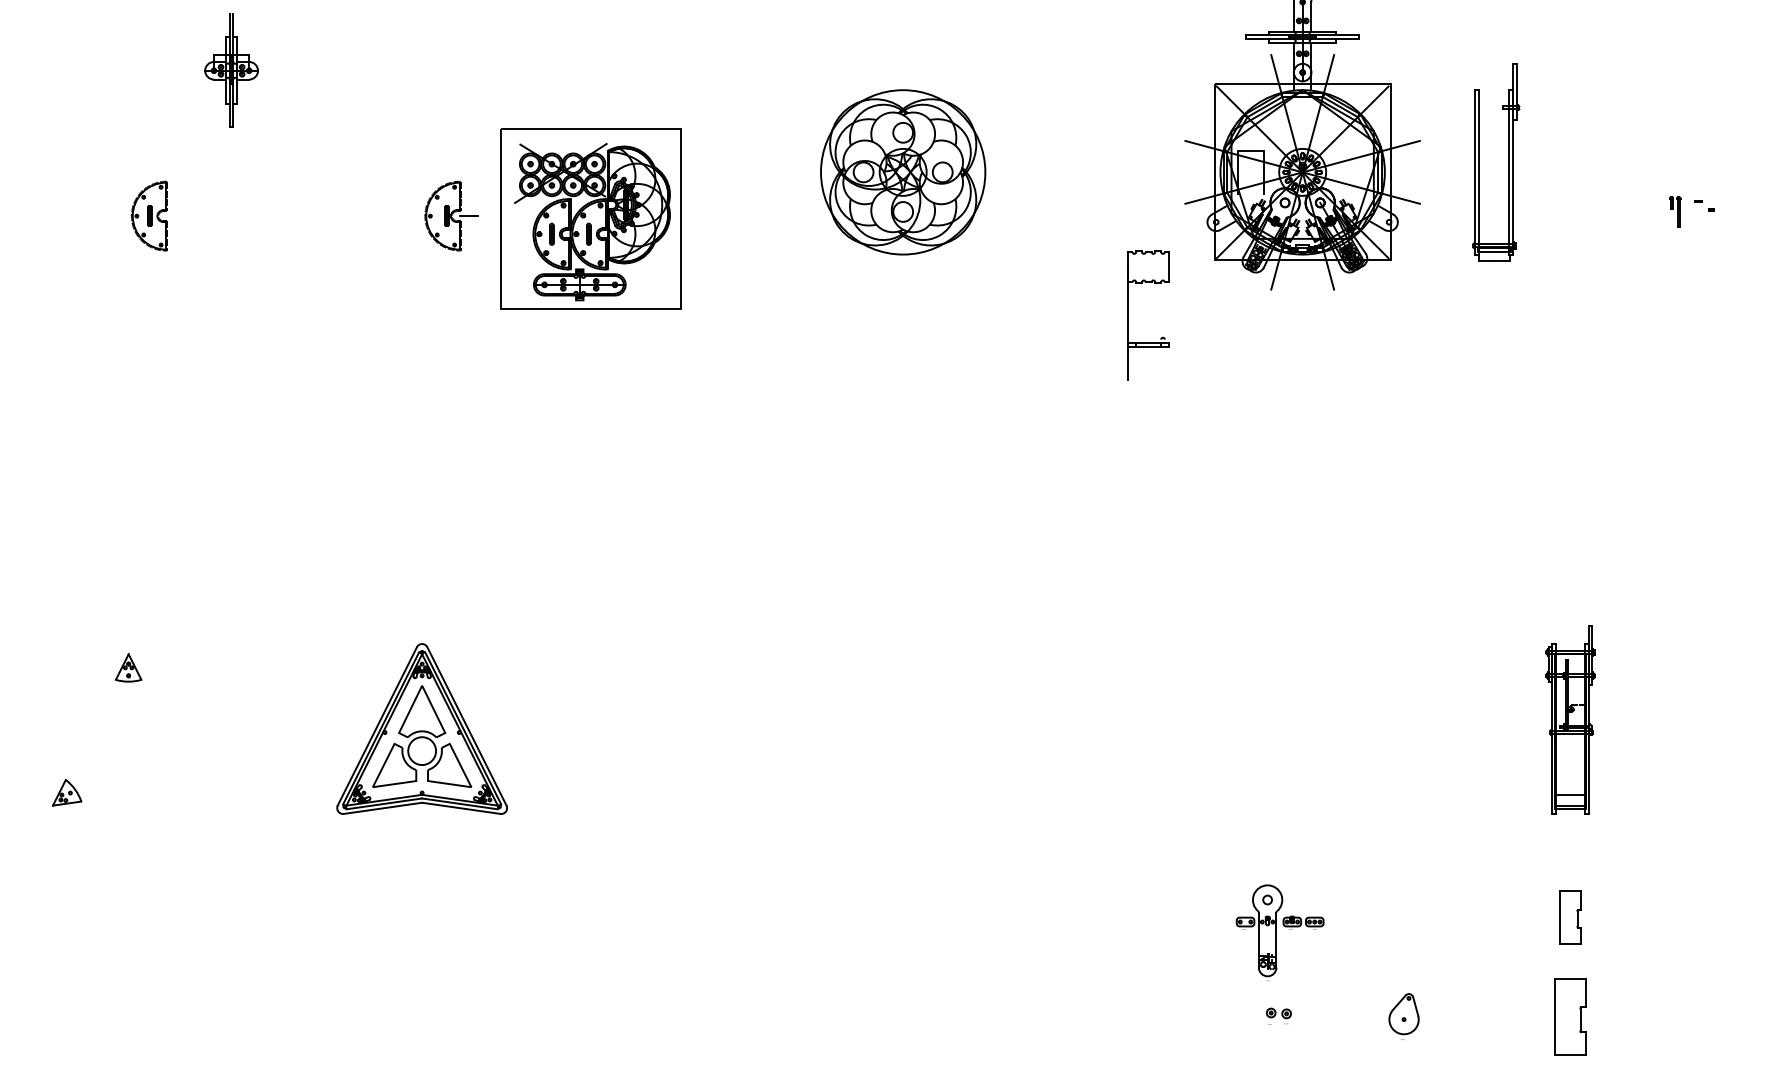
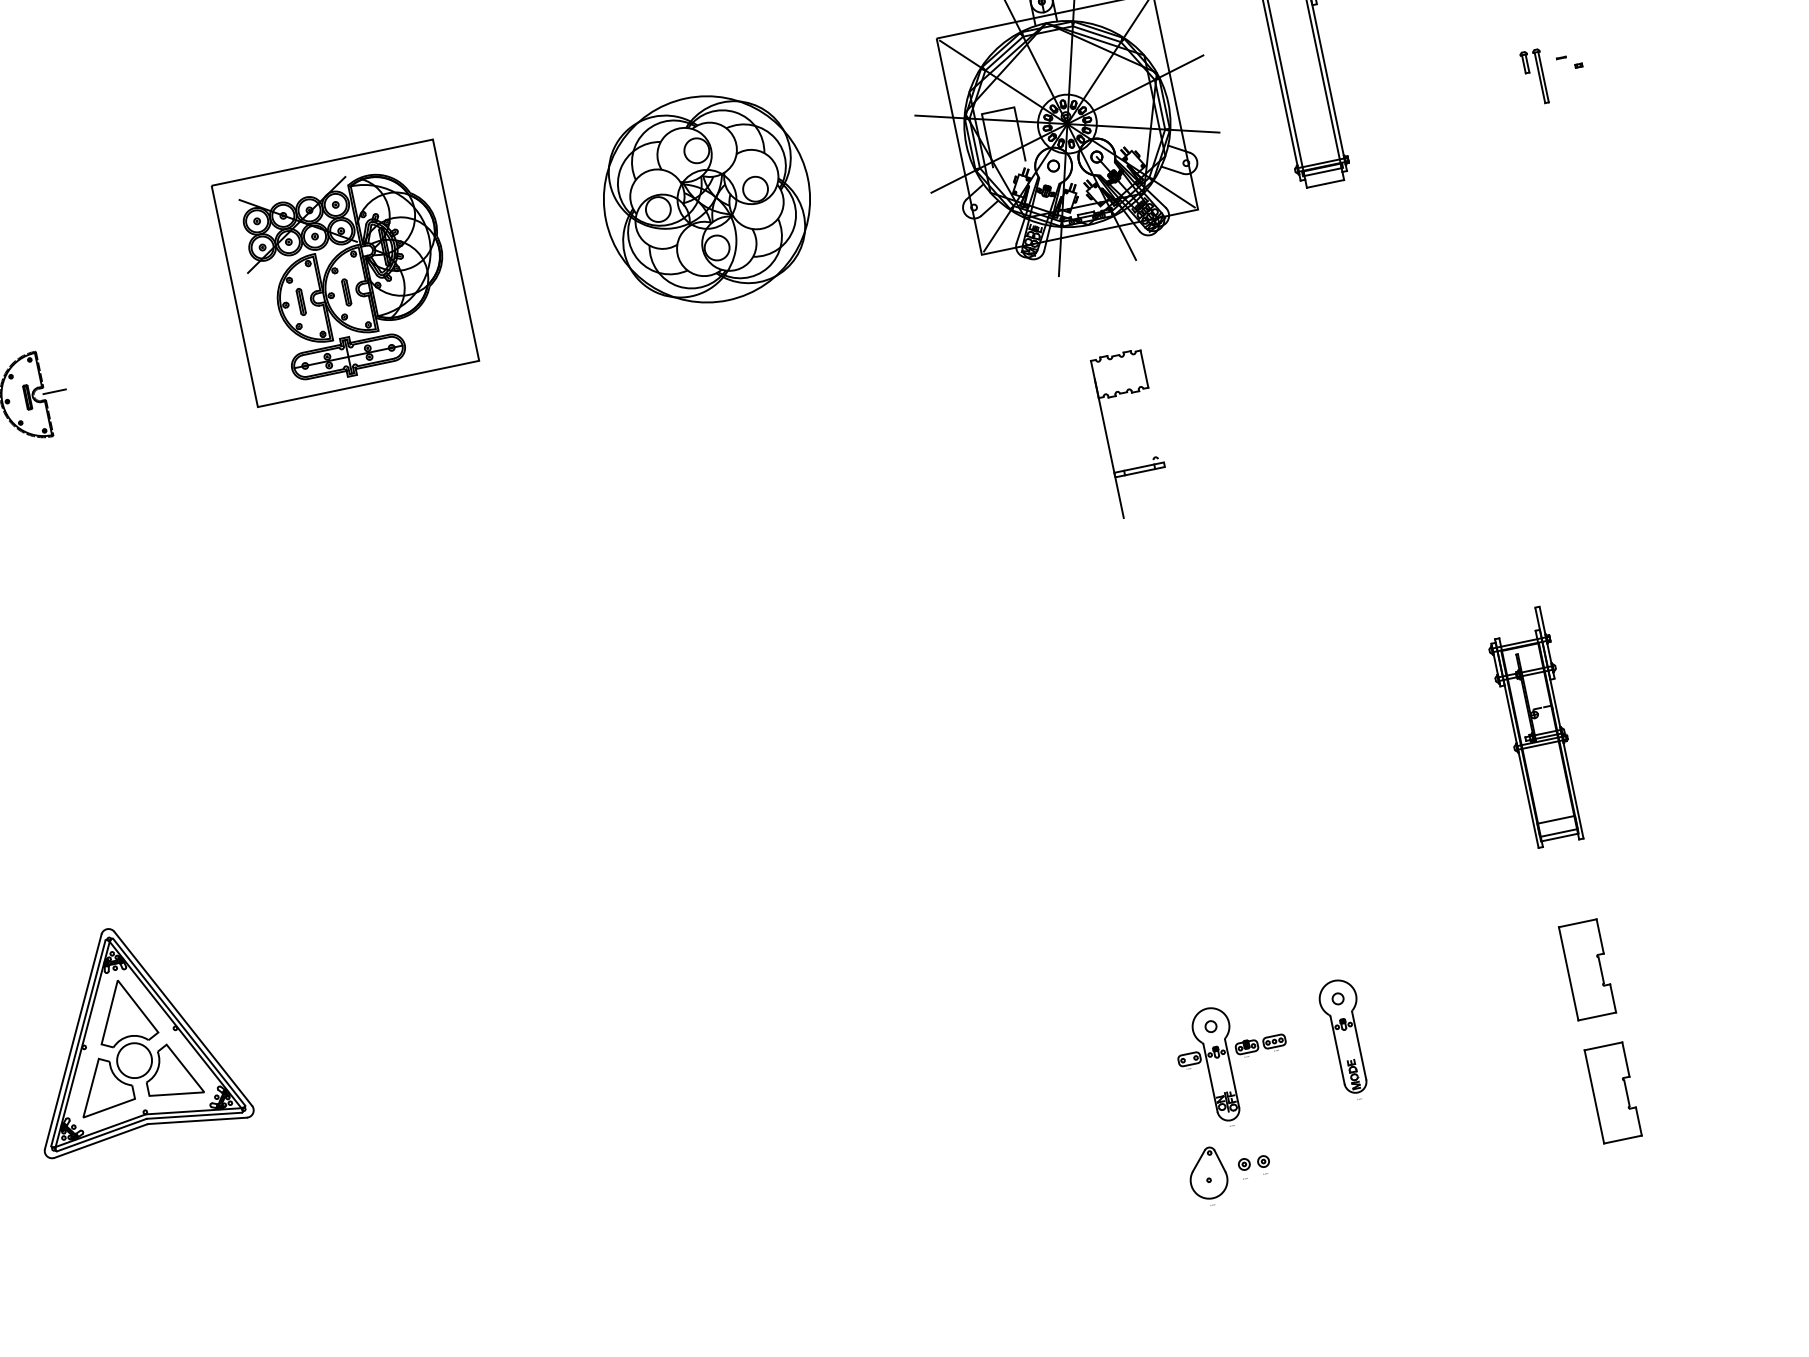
part: (903, 172) -> (707, 199), moved
part: (1674, 212) -> (1534, 77), size x1.43
part: (590, 218) -> (344, 272), moved
part: (1128, 315) -> (1107, 438), moved
part: (1570, 916) -> (1587, 969), size x1.43
part: (1370, 932) -> (1345, 1040), added
part: (1403, 1016) -> (1207, 1176), moved

